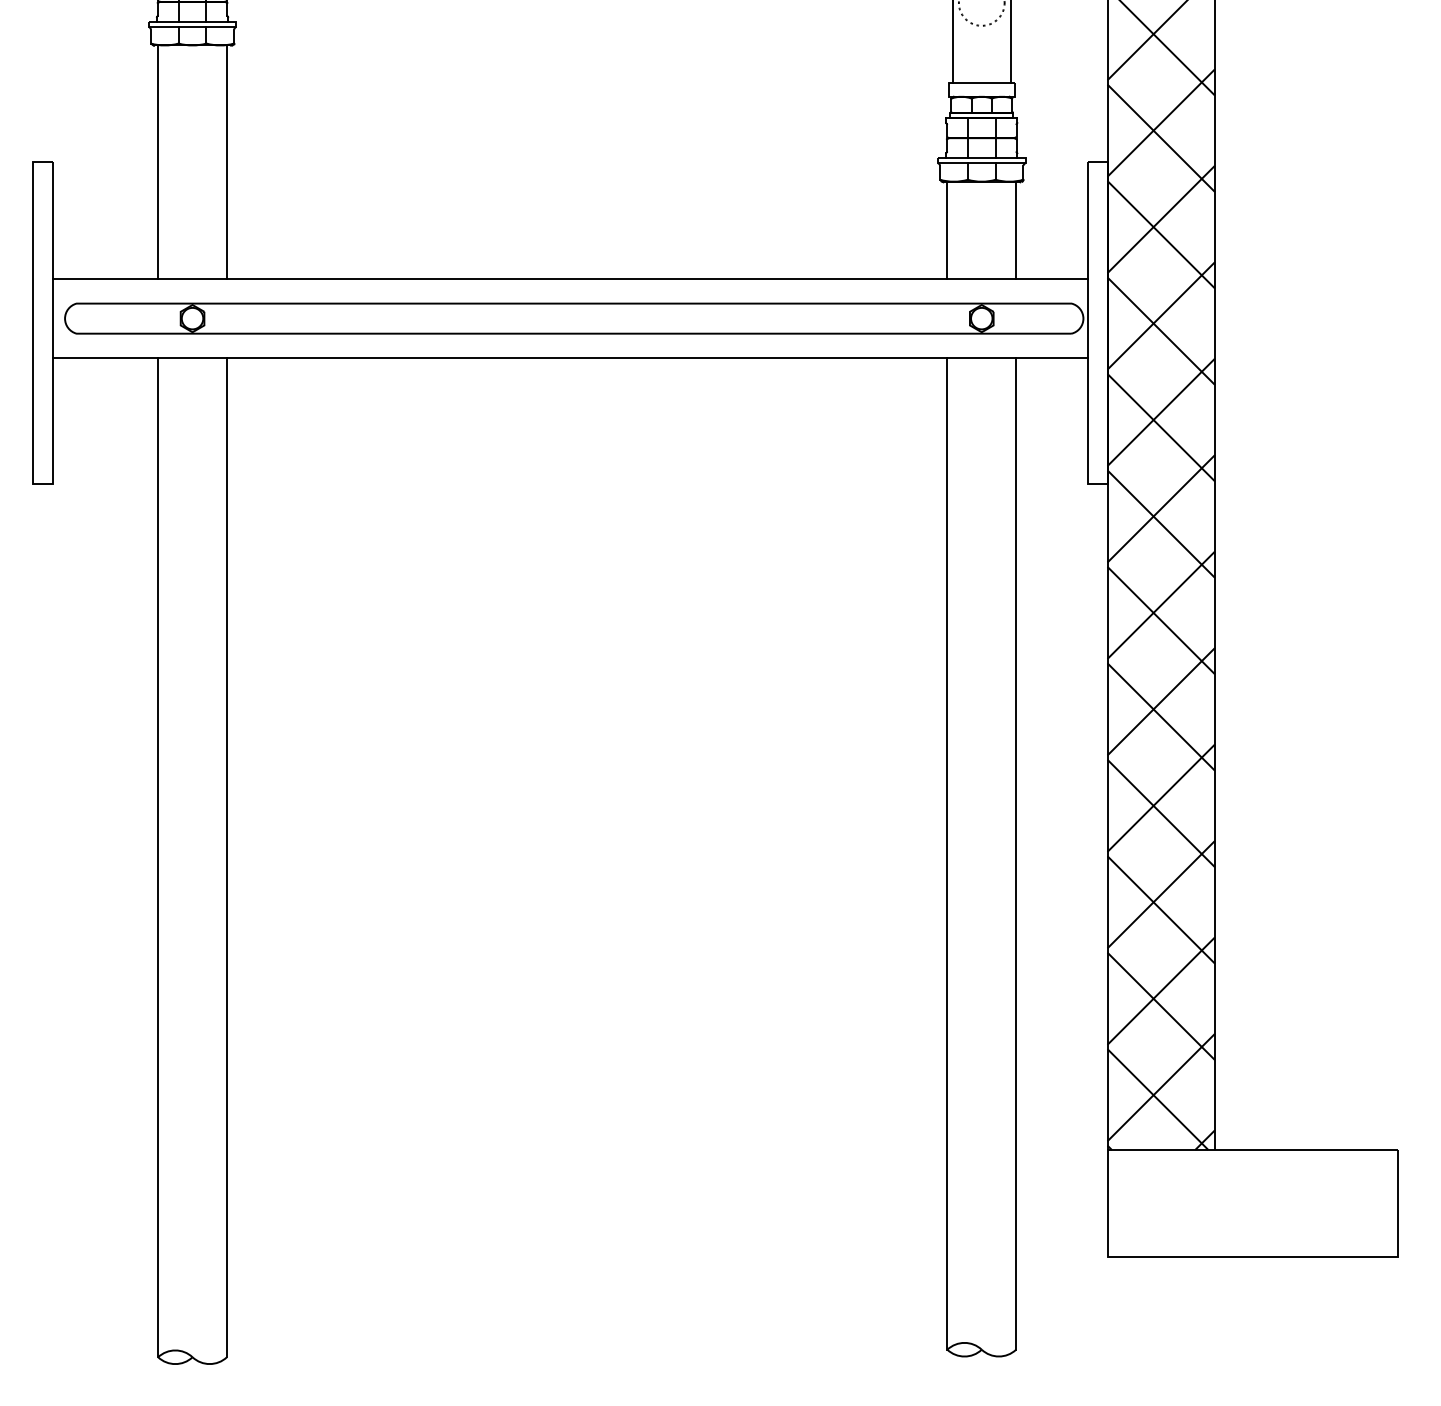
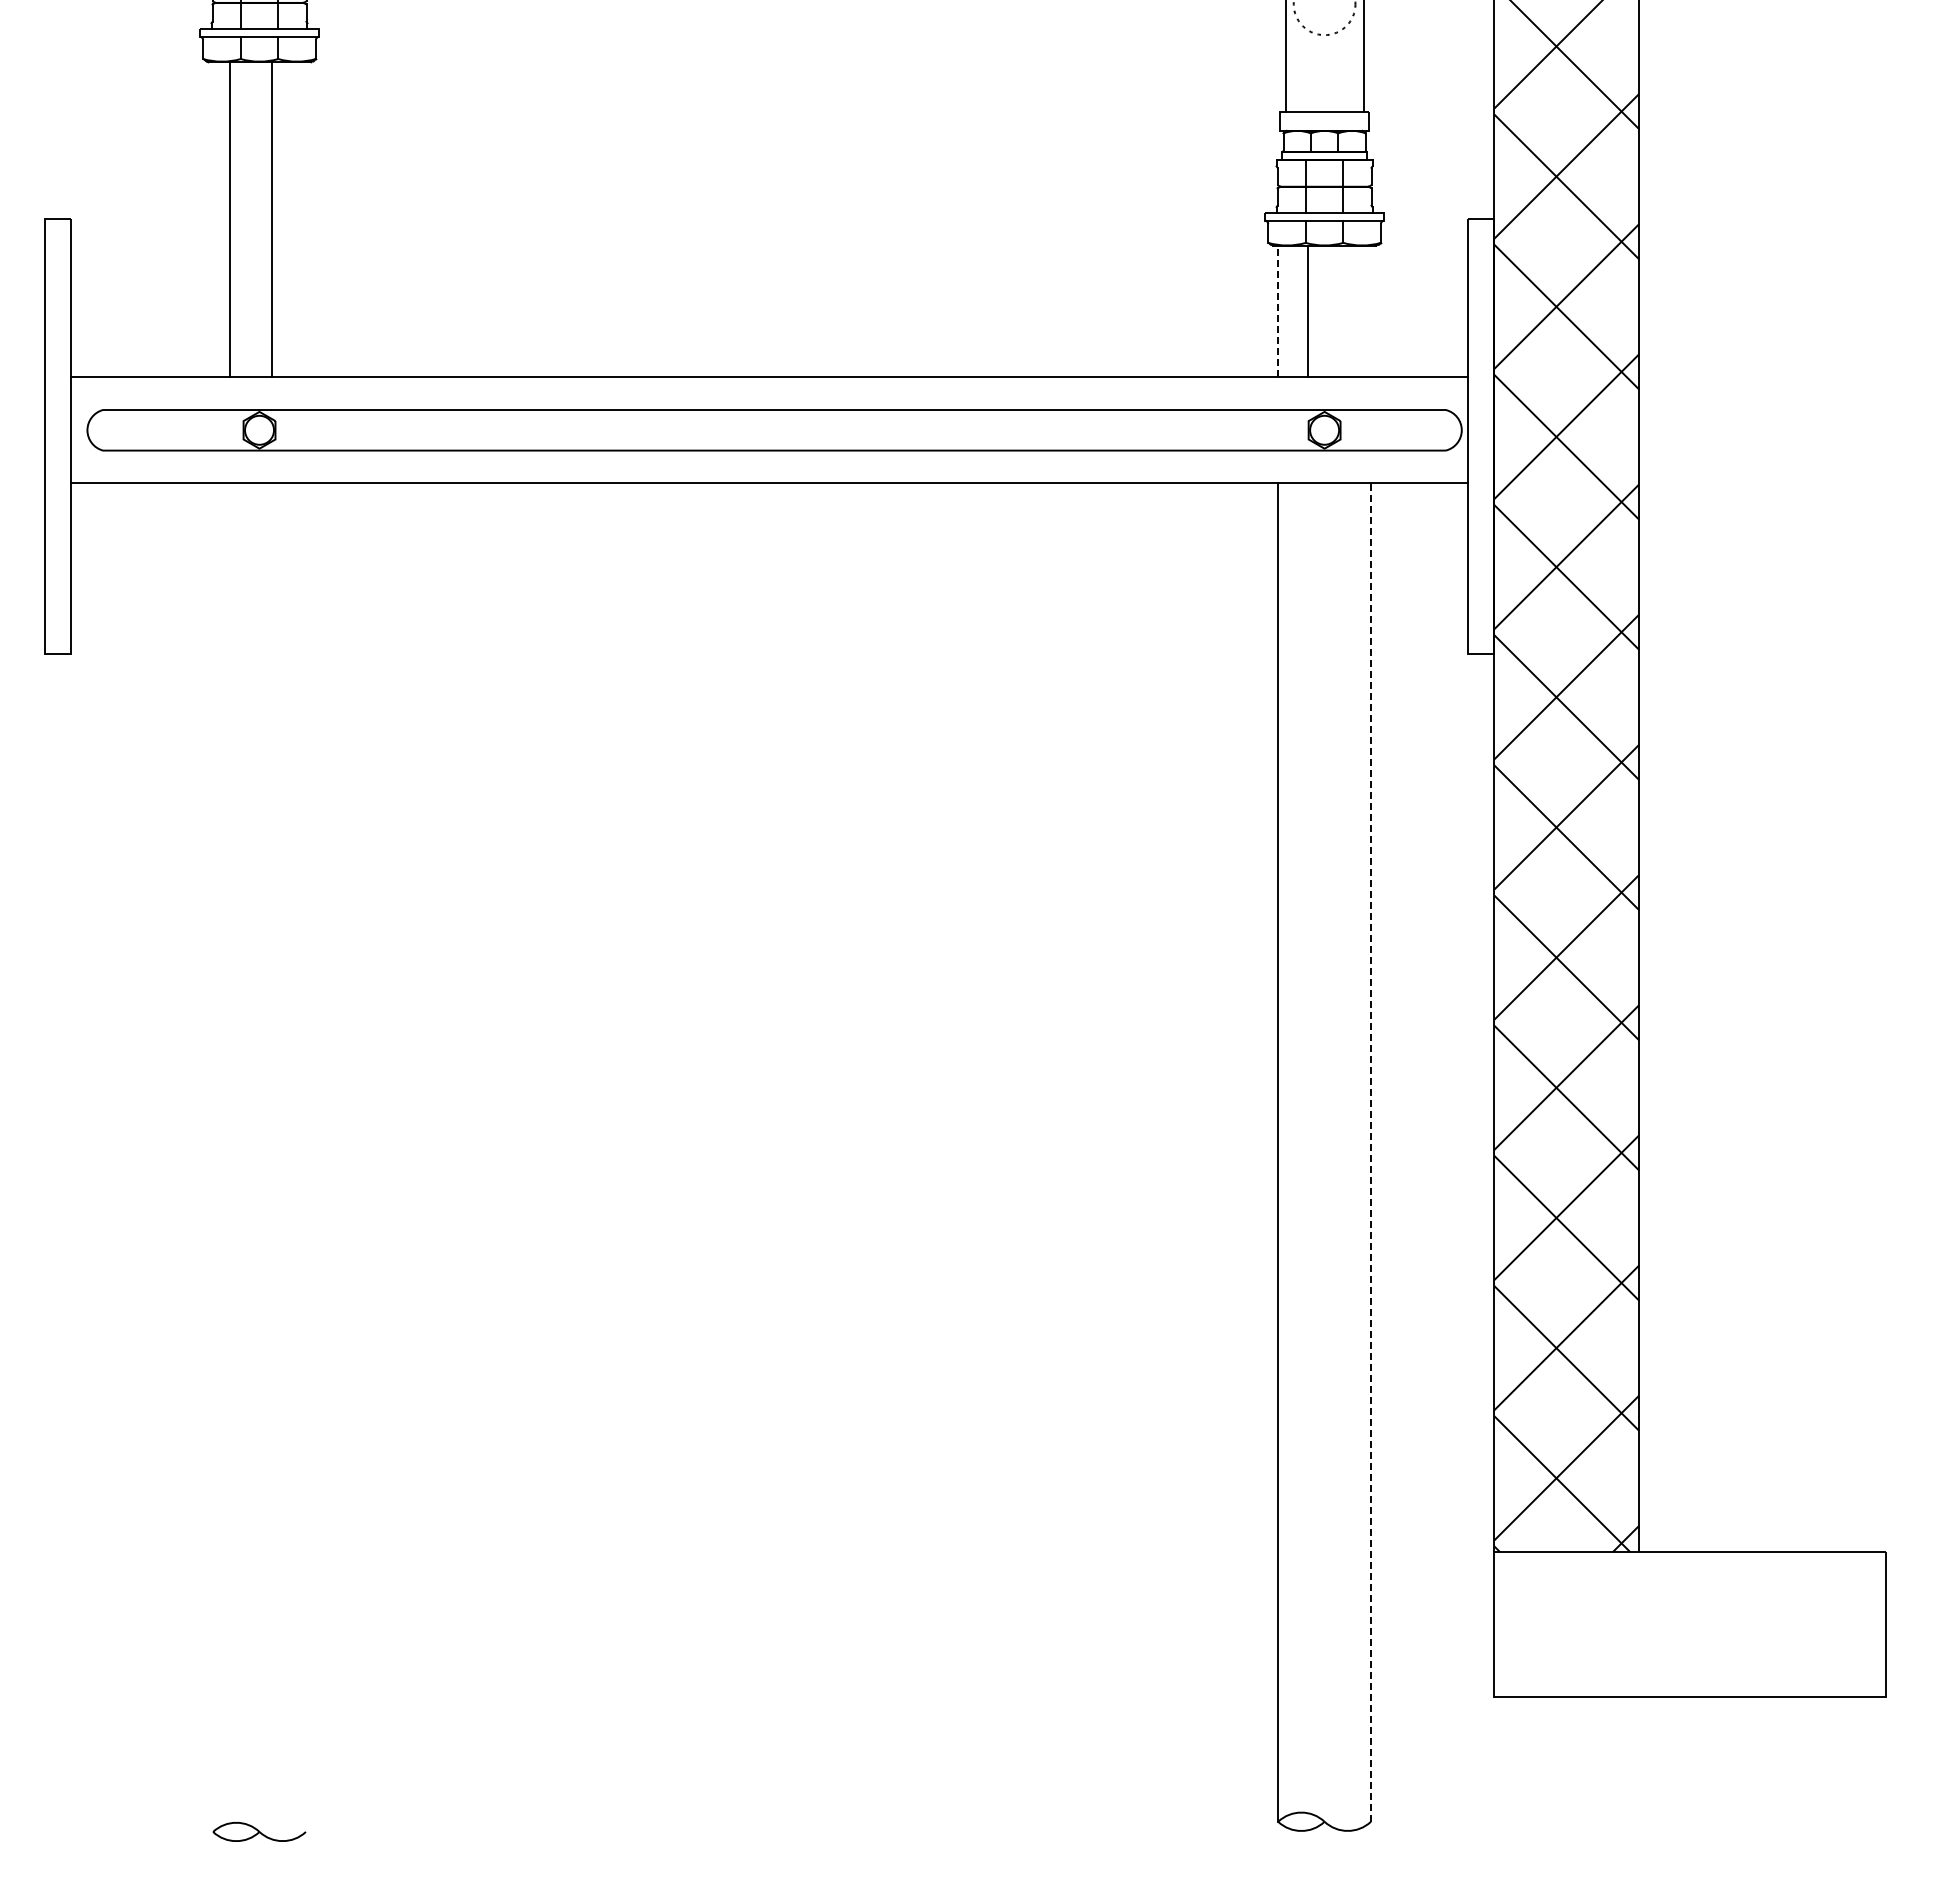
line: (158, 161) -> (272, 218), moved
line: (226, 161) -> (229, 218), moved
line: (1015, 229) -> (1307, 310), moved
line: (947, 230) -> (1278, 311), solid -> dashed
line: (1015, 853) -> (1370, 1152), solid -> dashed
line: (158, 857) -> (213, 1157), removed
line: (226, 857) -> (305, 1157), removed

